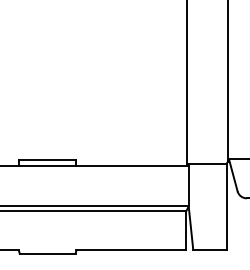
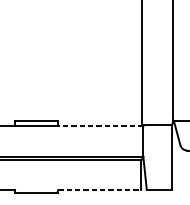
line: (132, 166) -> (100, 126), solid -> dashed
line: (131, 250) -> (99, 190), solid -> dashed

